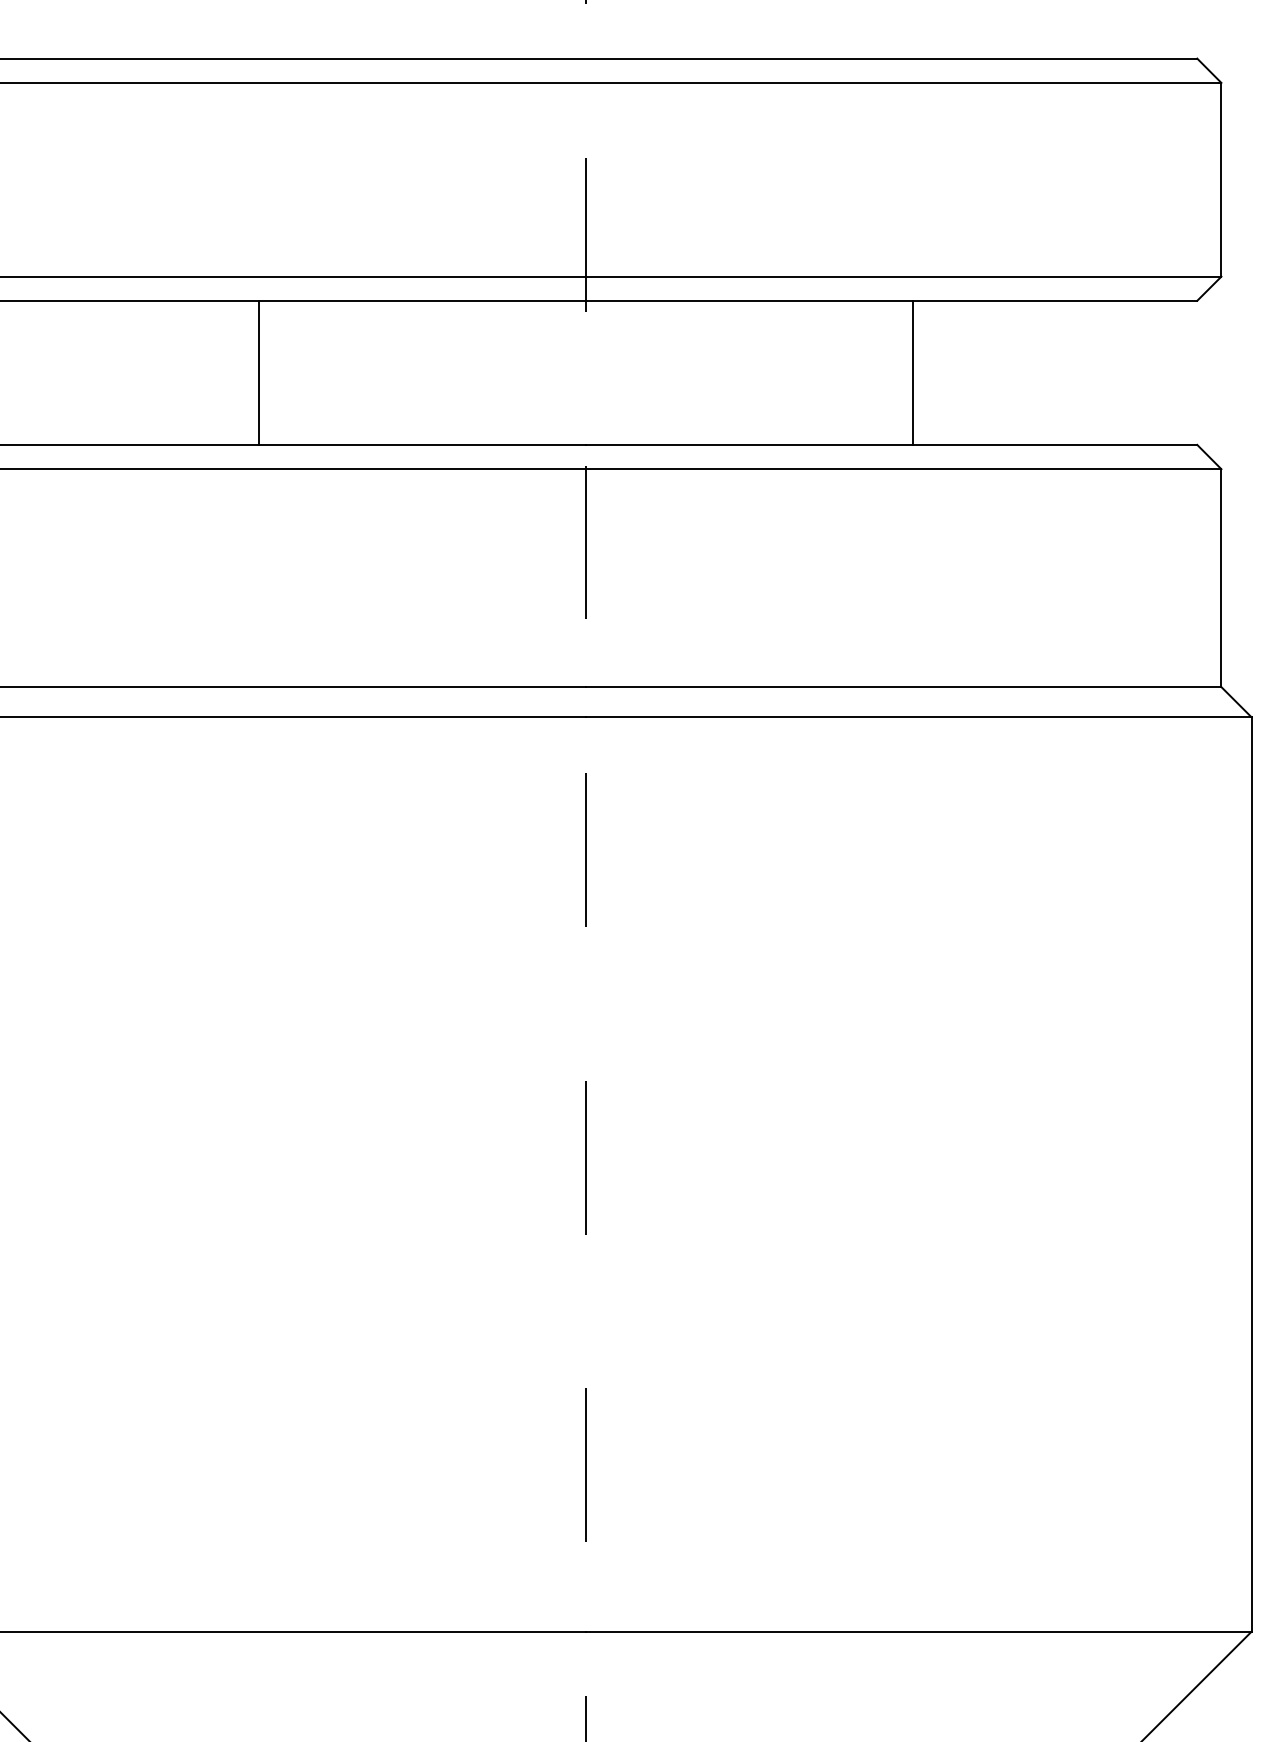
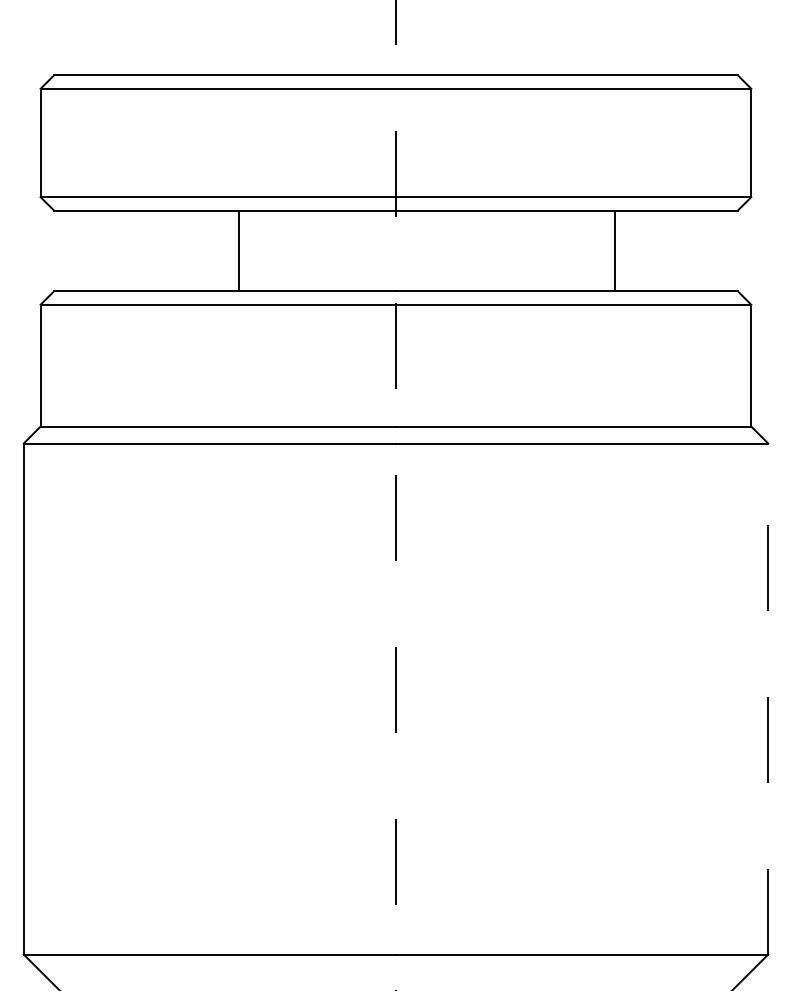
line: (259, 372) -> (239, 250), moved
line: (912, 372) -> (614, 250), moved
line: (1252, 1175) -> (768, 699), solid -> dashed

